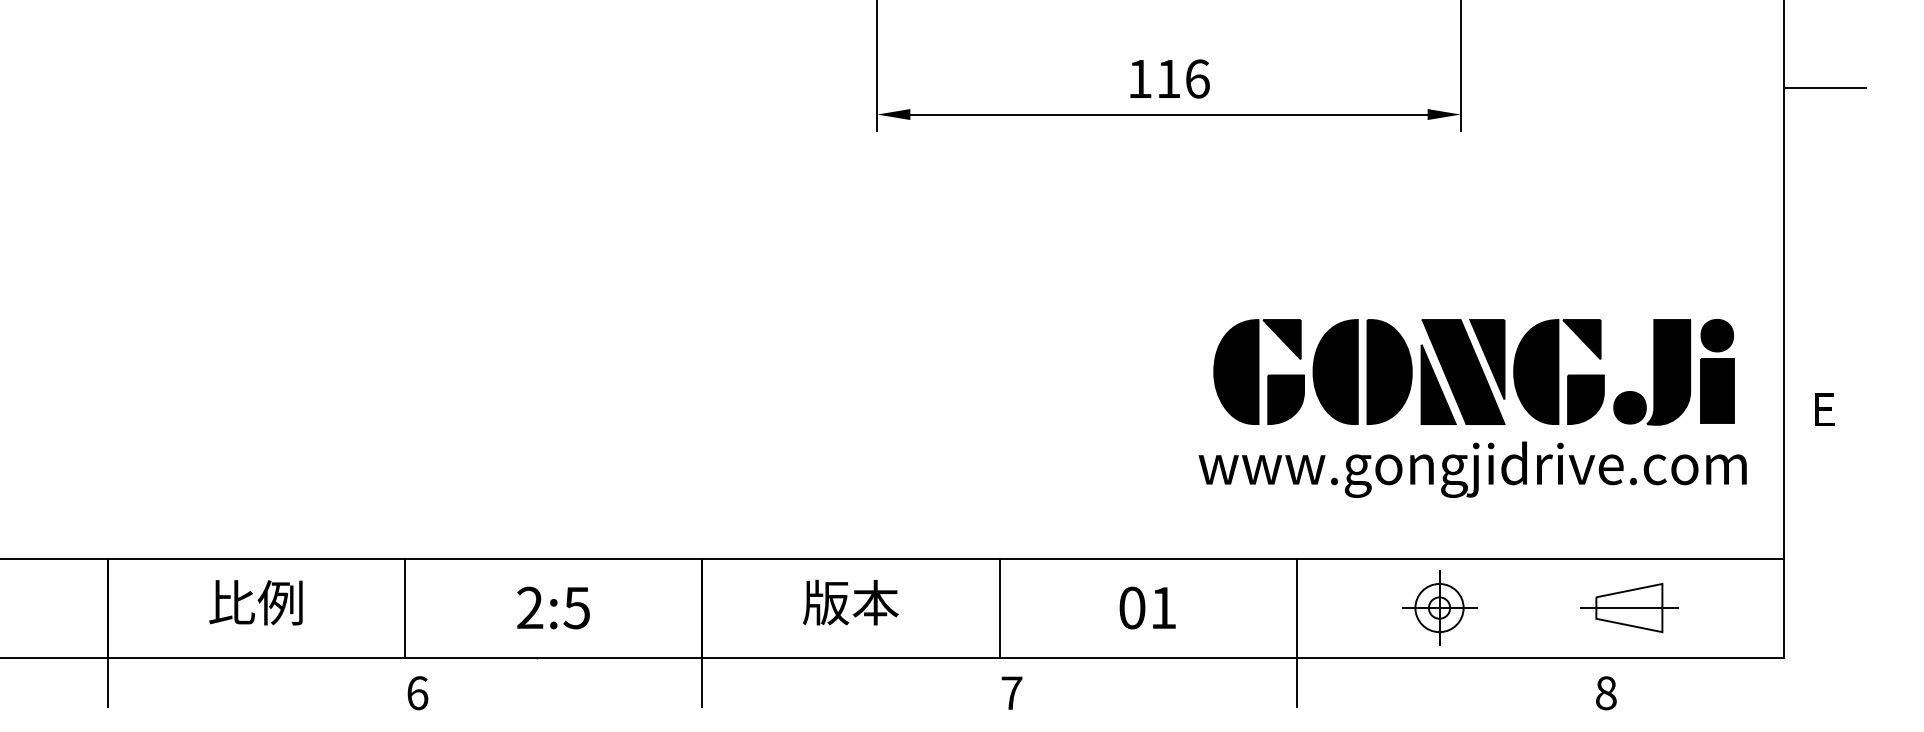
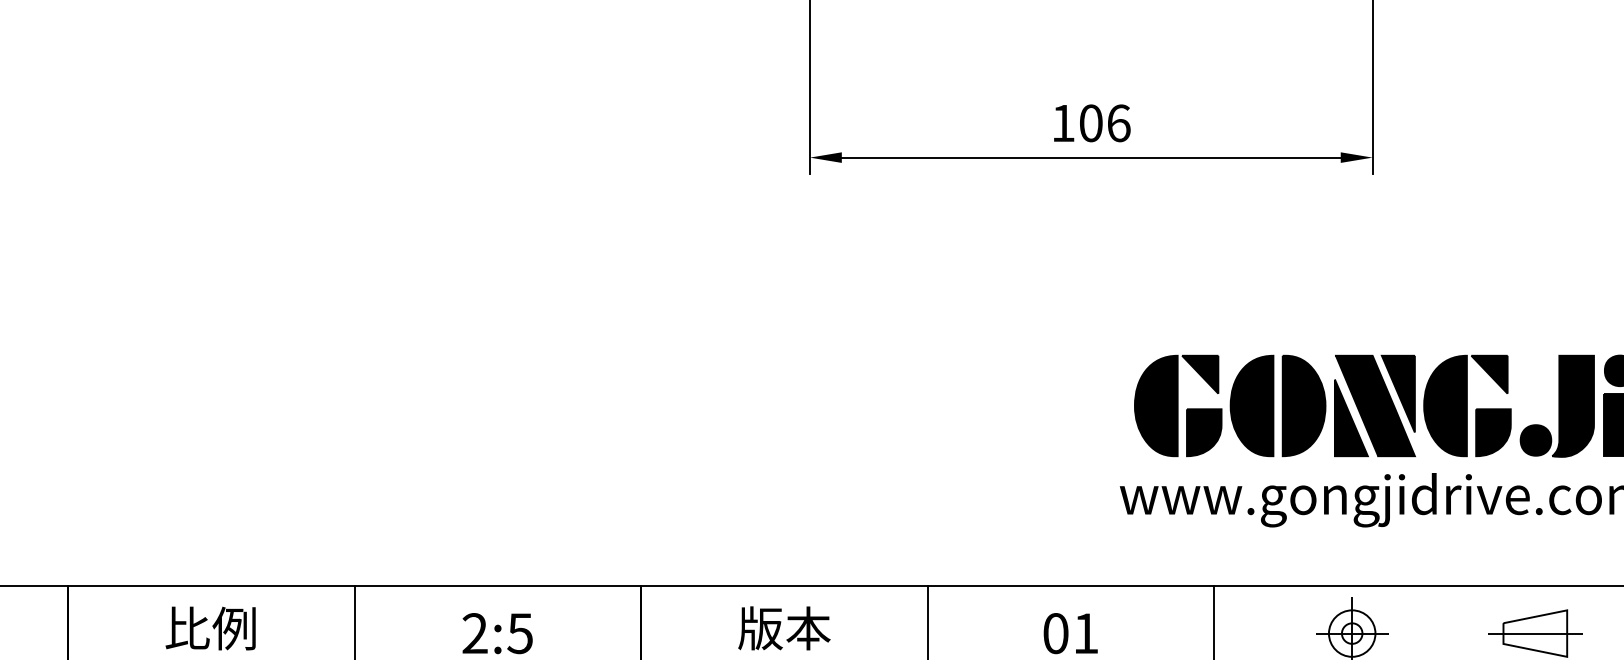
text: (1168, 78) -> (1090, 122), 116 -> 106

